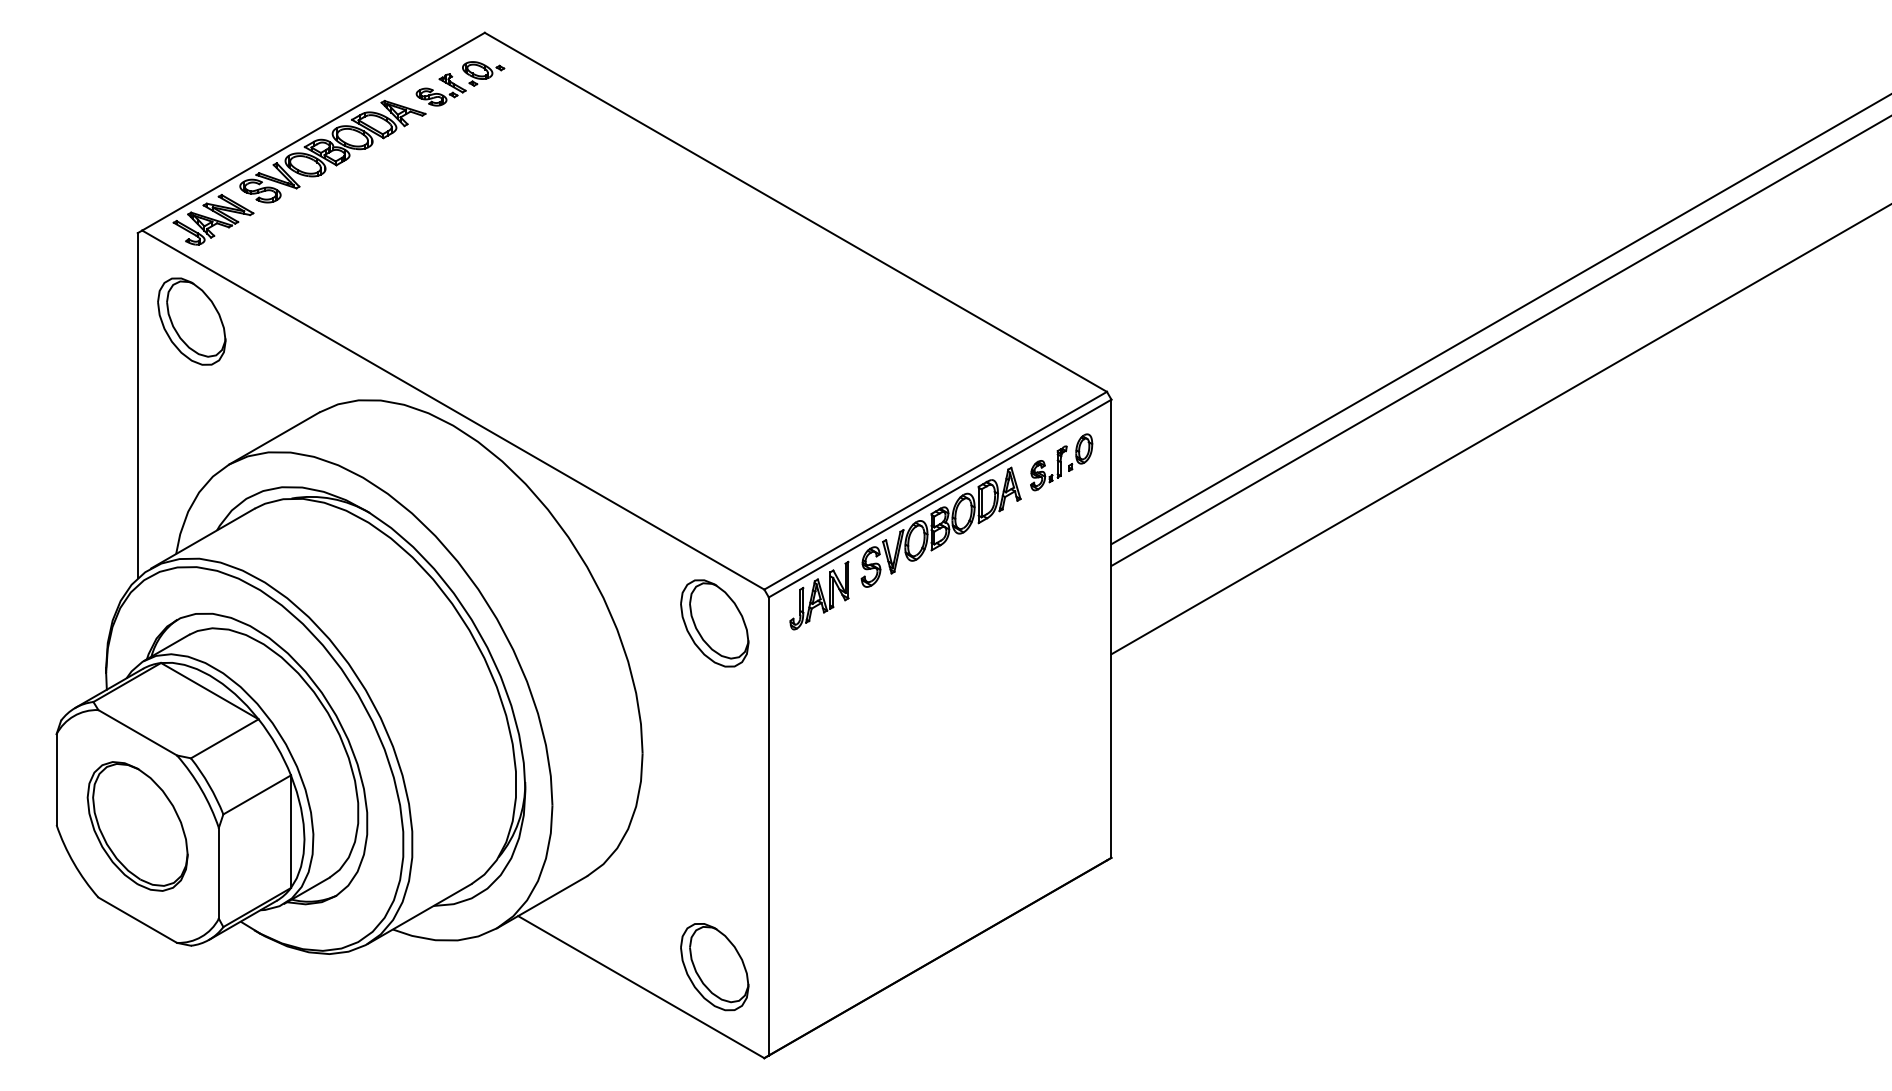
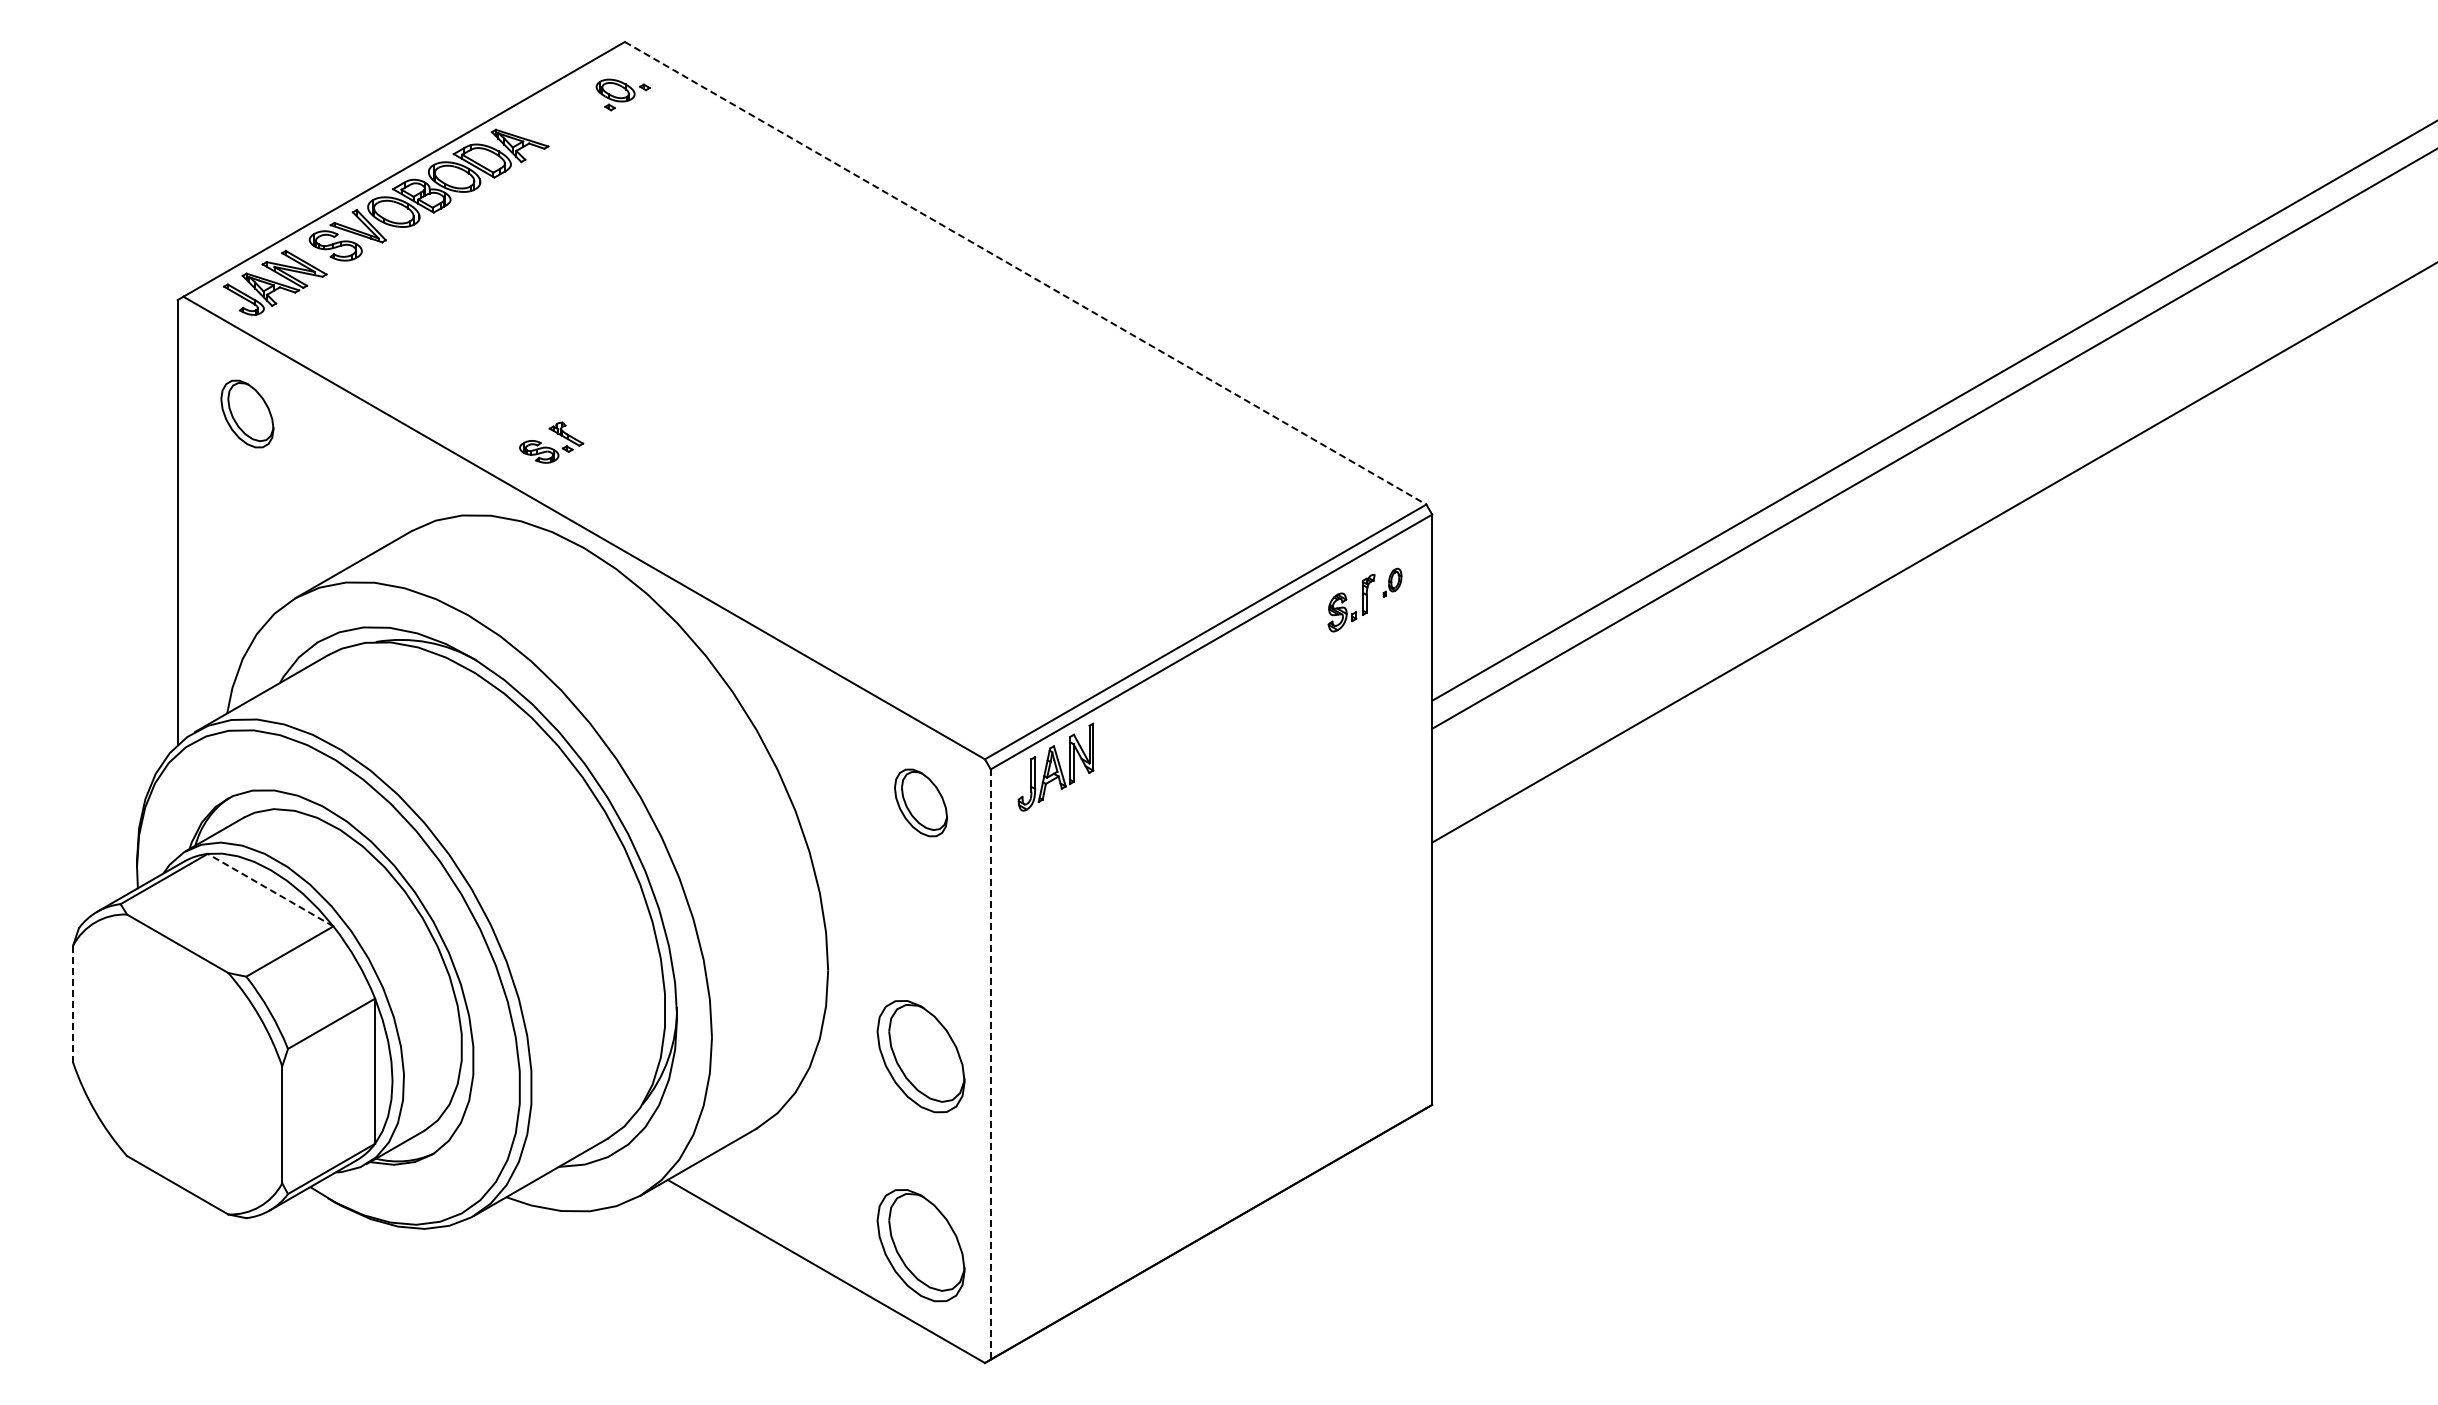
part: (441, 89) -> (551, 442), moved
line: (795, 212) -> (1025, 273), solid -> dashed
part: (191, 321) -> (247, 413), size x0.6
part: (1080, 452) -> (1392, 582), size x0.6
part: (940, 526) -> (1212, 678), removed
part: (714, 623) -> (920, 802), size x0.6
line: (209, 691) -> (270, 890), solid -> dashed
line: (56, 779) -> (73, 1004), solid -> dashed
part: (714, 820) -> (920, 1056), added
part: (137, 826) -> (177, 1064), removed
line: (768, 827) -> (990, 1065), solid -> dashed

